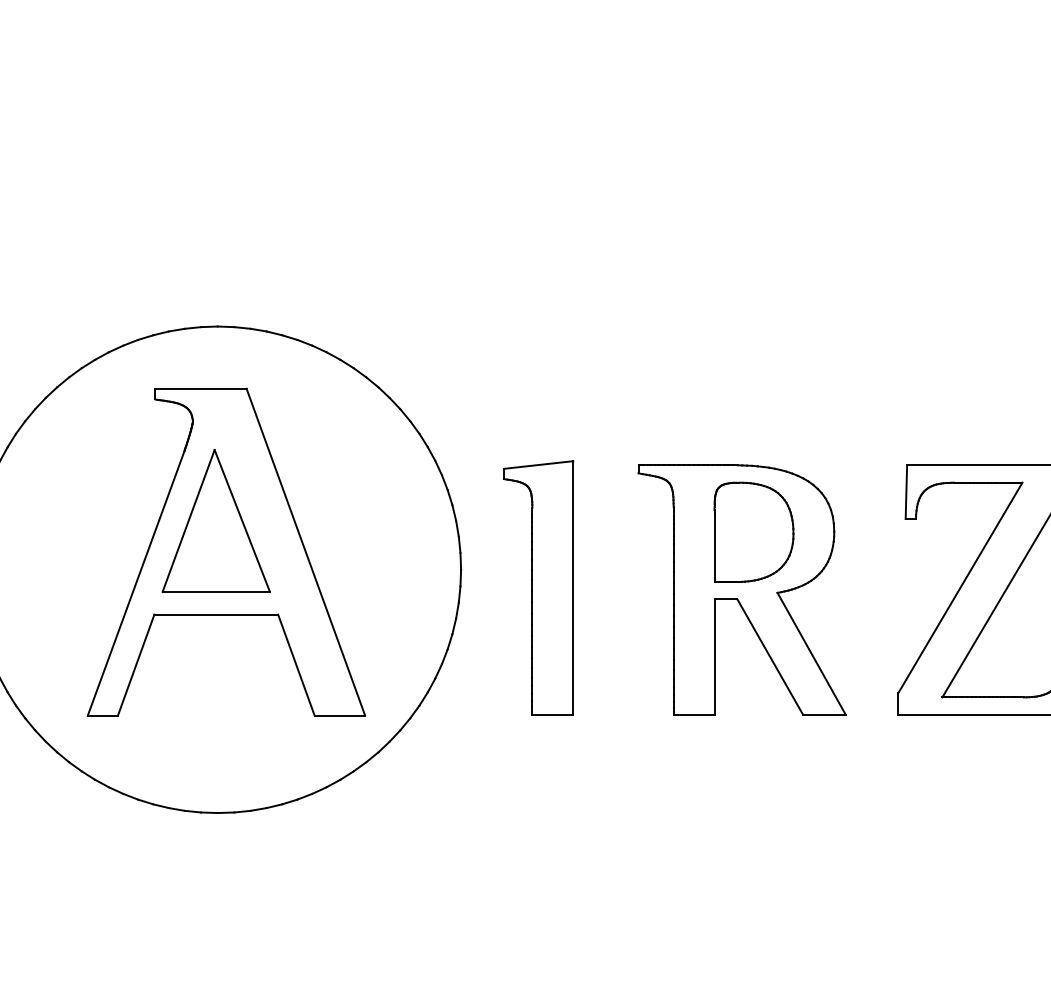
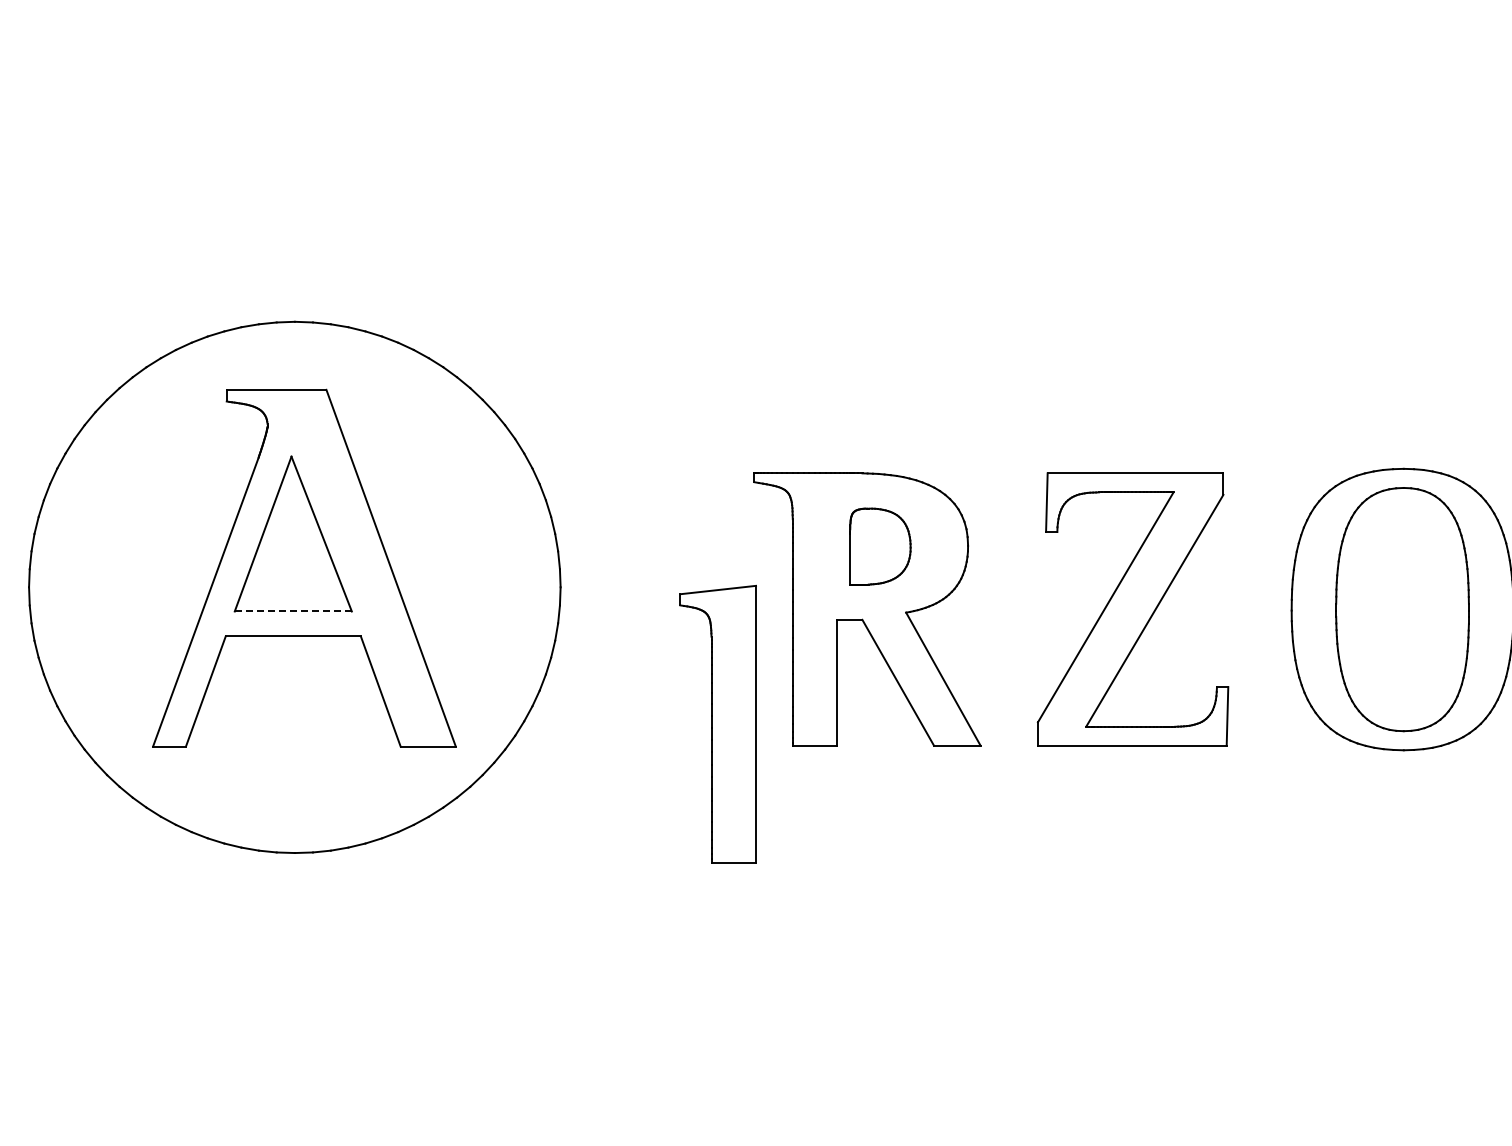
part: (754, 532) -> (880, 546), size x0.7
part: (537, 587) -> (717, 723), moved
line: (216, 591) -> (293, 611), solid -> dashed

